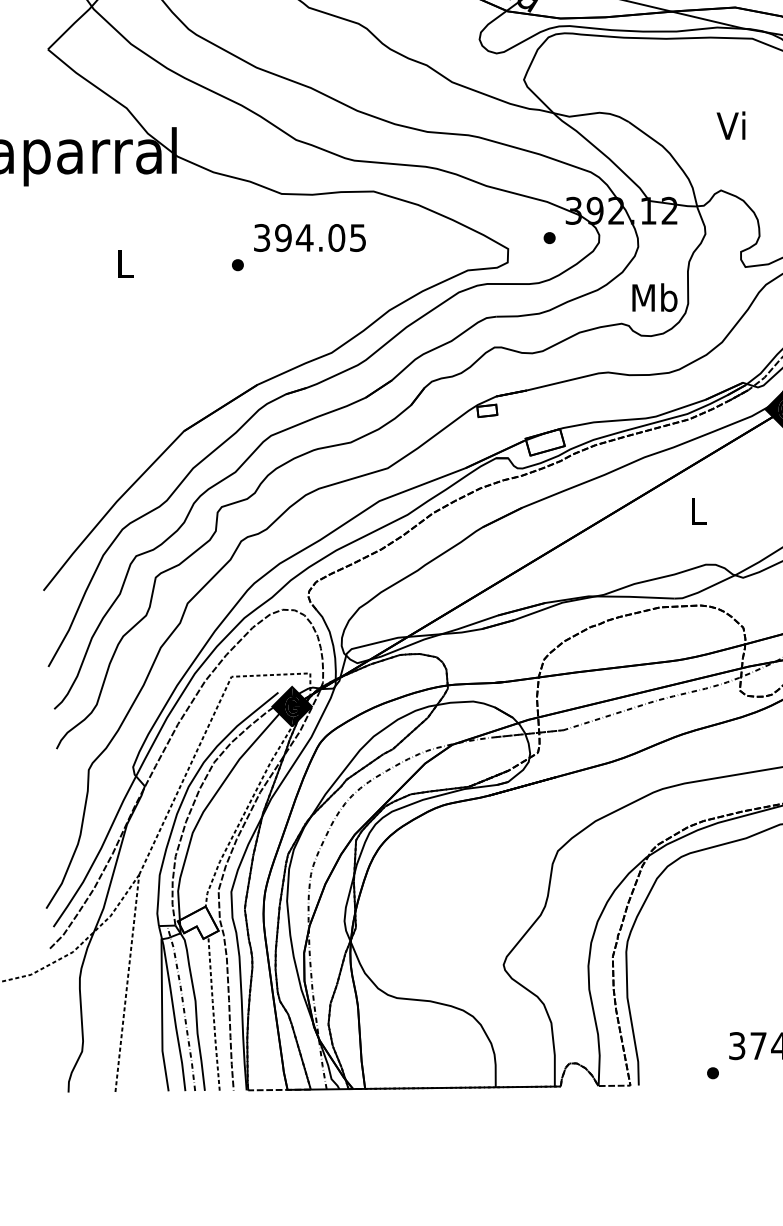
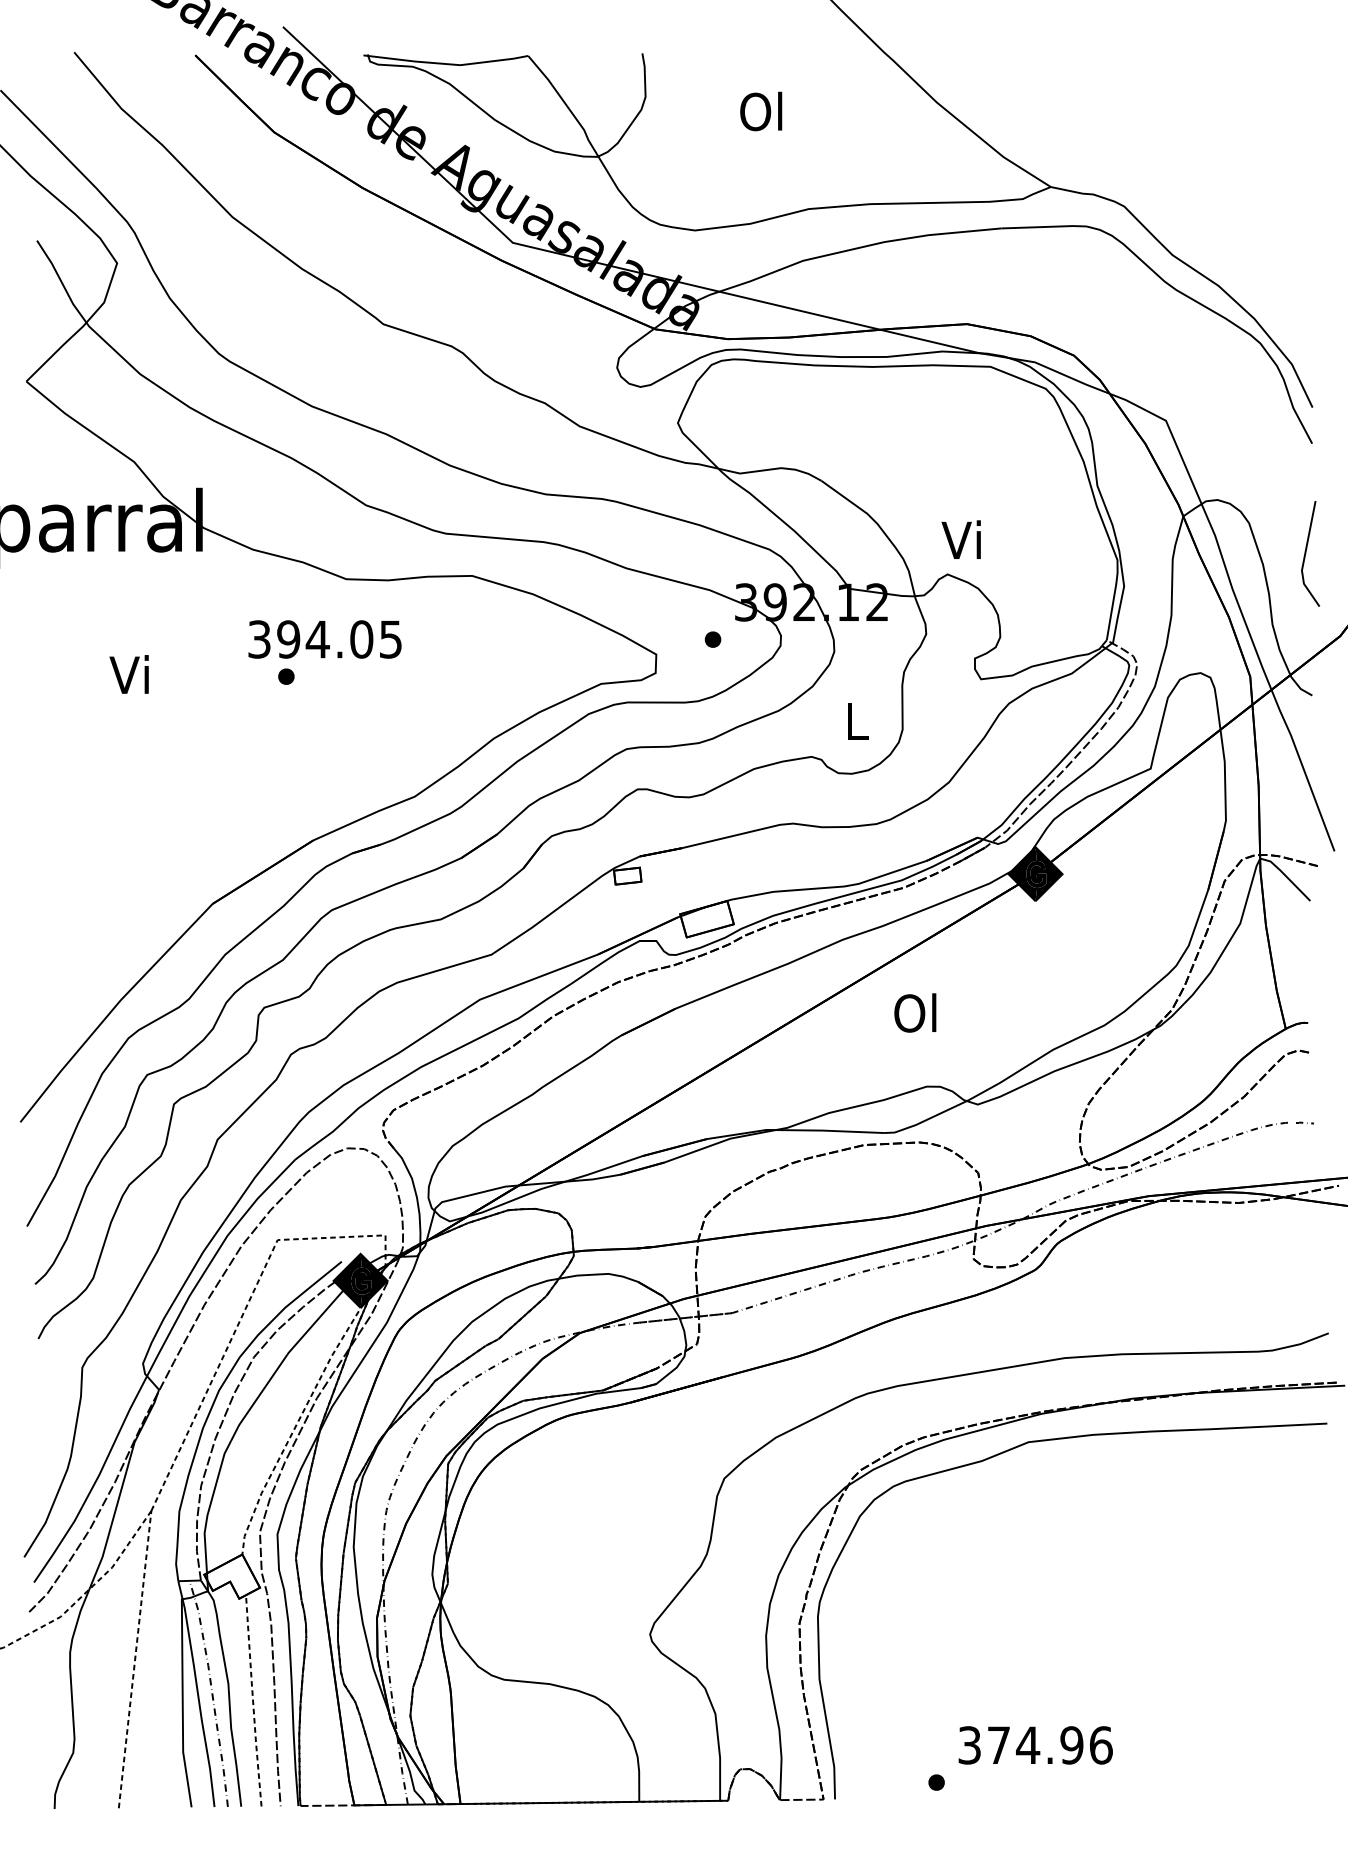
text: (730, 125) -> (960, 539), moved
text: (309, 237) -> (324, 639), moved
text: (122, 263) -> (128, 674), L -> Vi
text: (654, 297) -> (856, 720), Mb -> L
text: (697, 510) -> (915, 1012), L -> Ol

